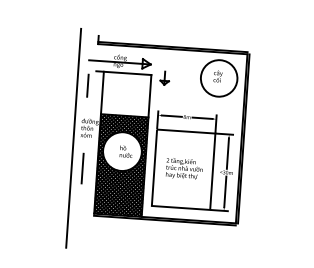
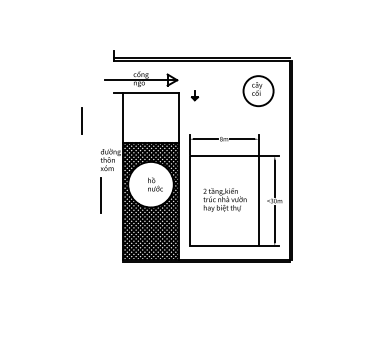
circle: (219, 77) -> (258, 90), size x0.7
part: (164, 78) -> (194, 95), size x0.6
line: (87, 85) -> (81, 120), moved
line: (73, 137) -> (92, 172), removed
line: (82, 168) -> (100, 195), moved

